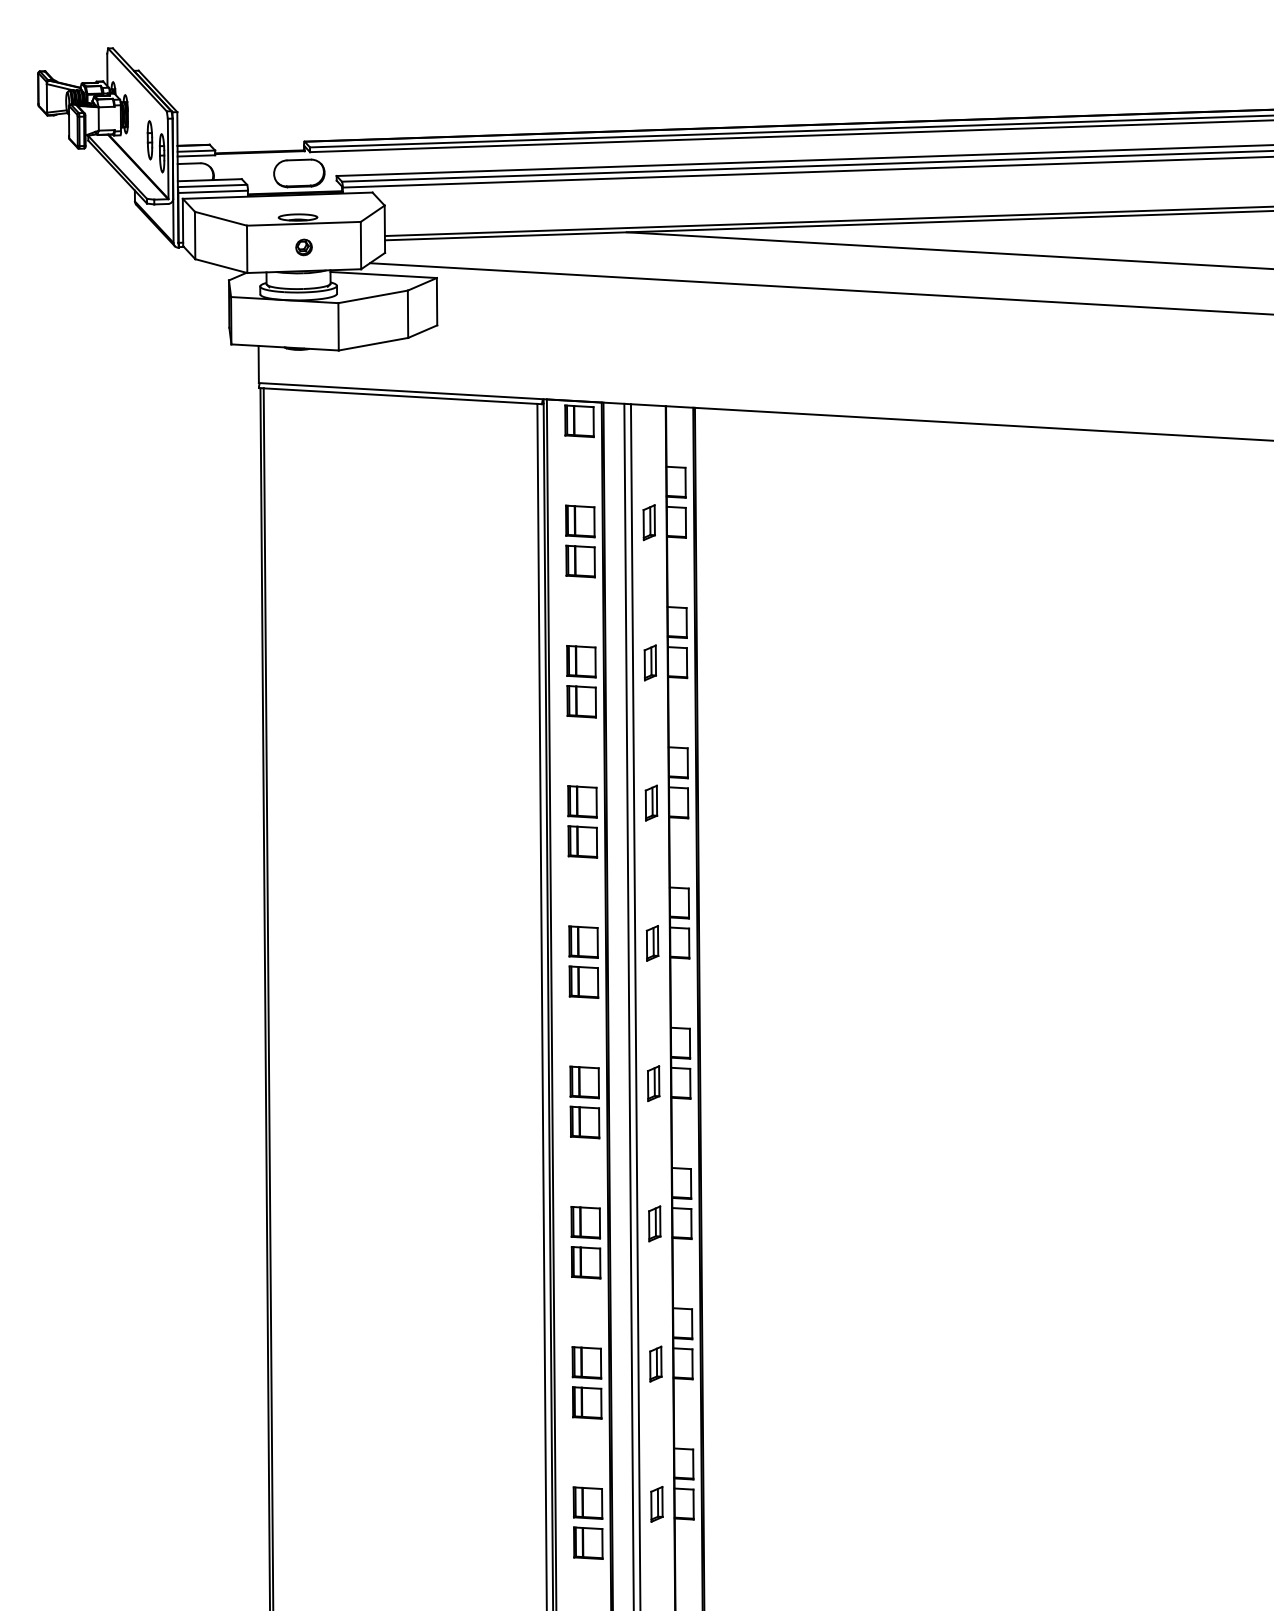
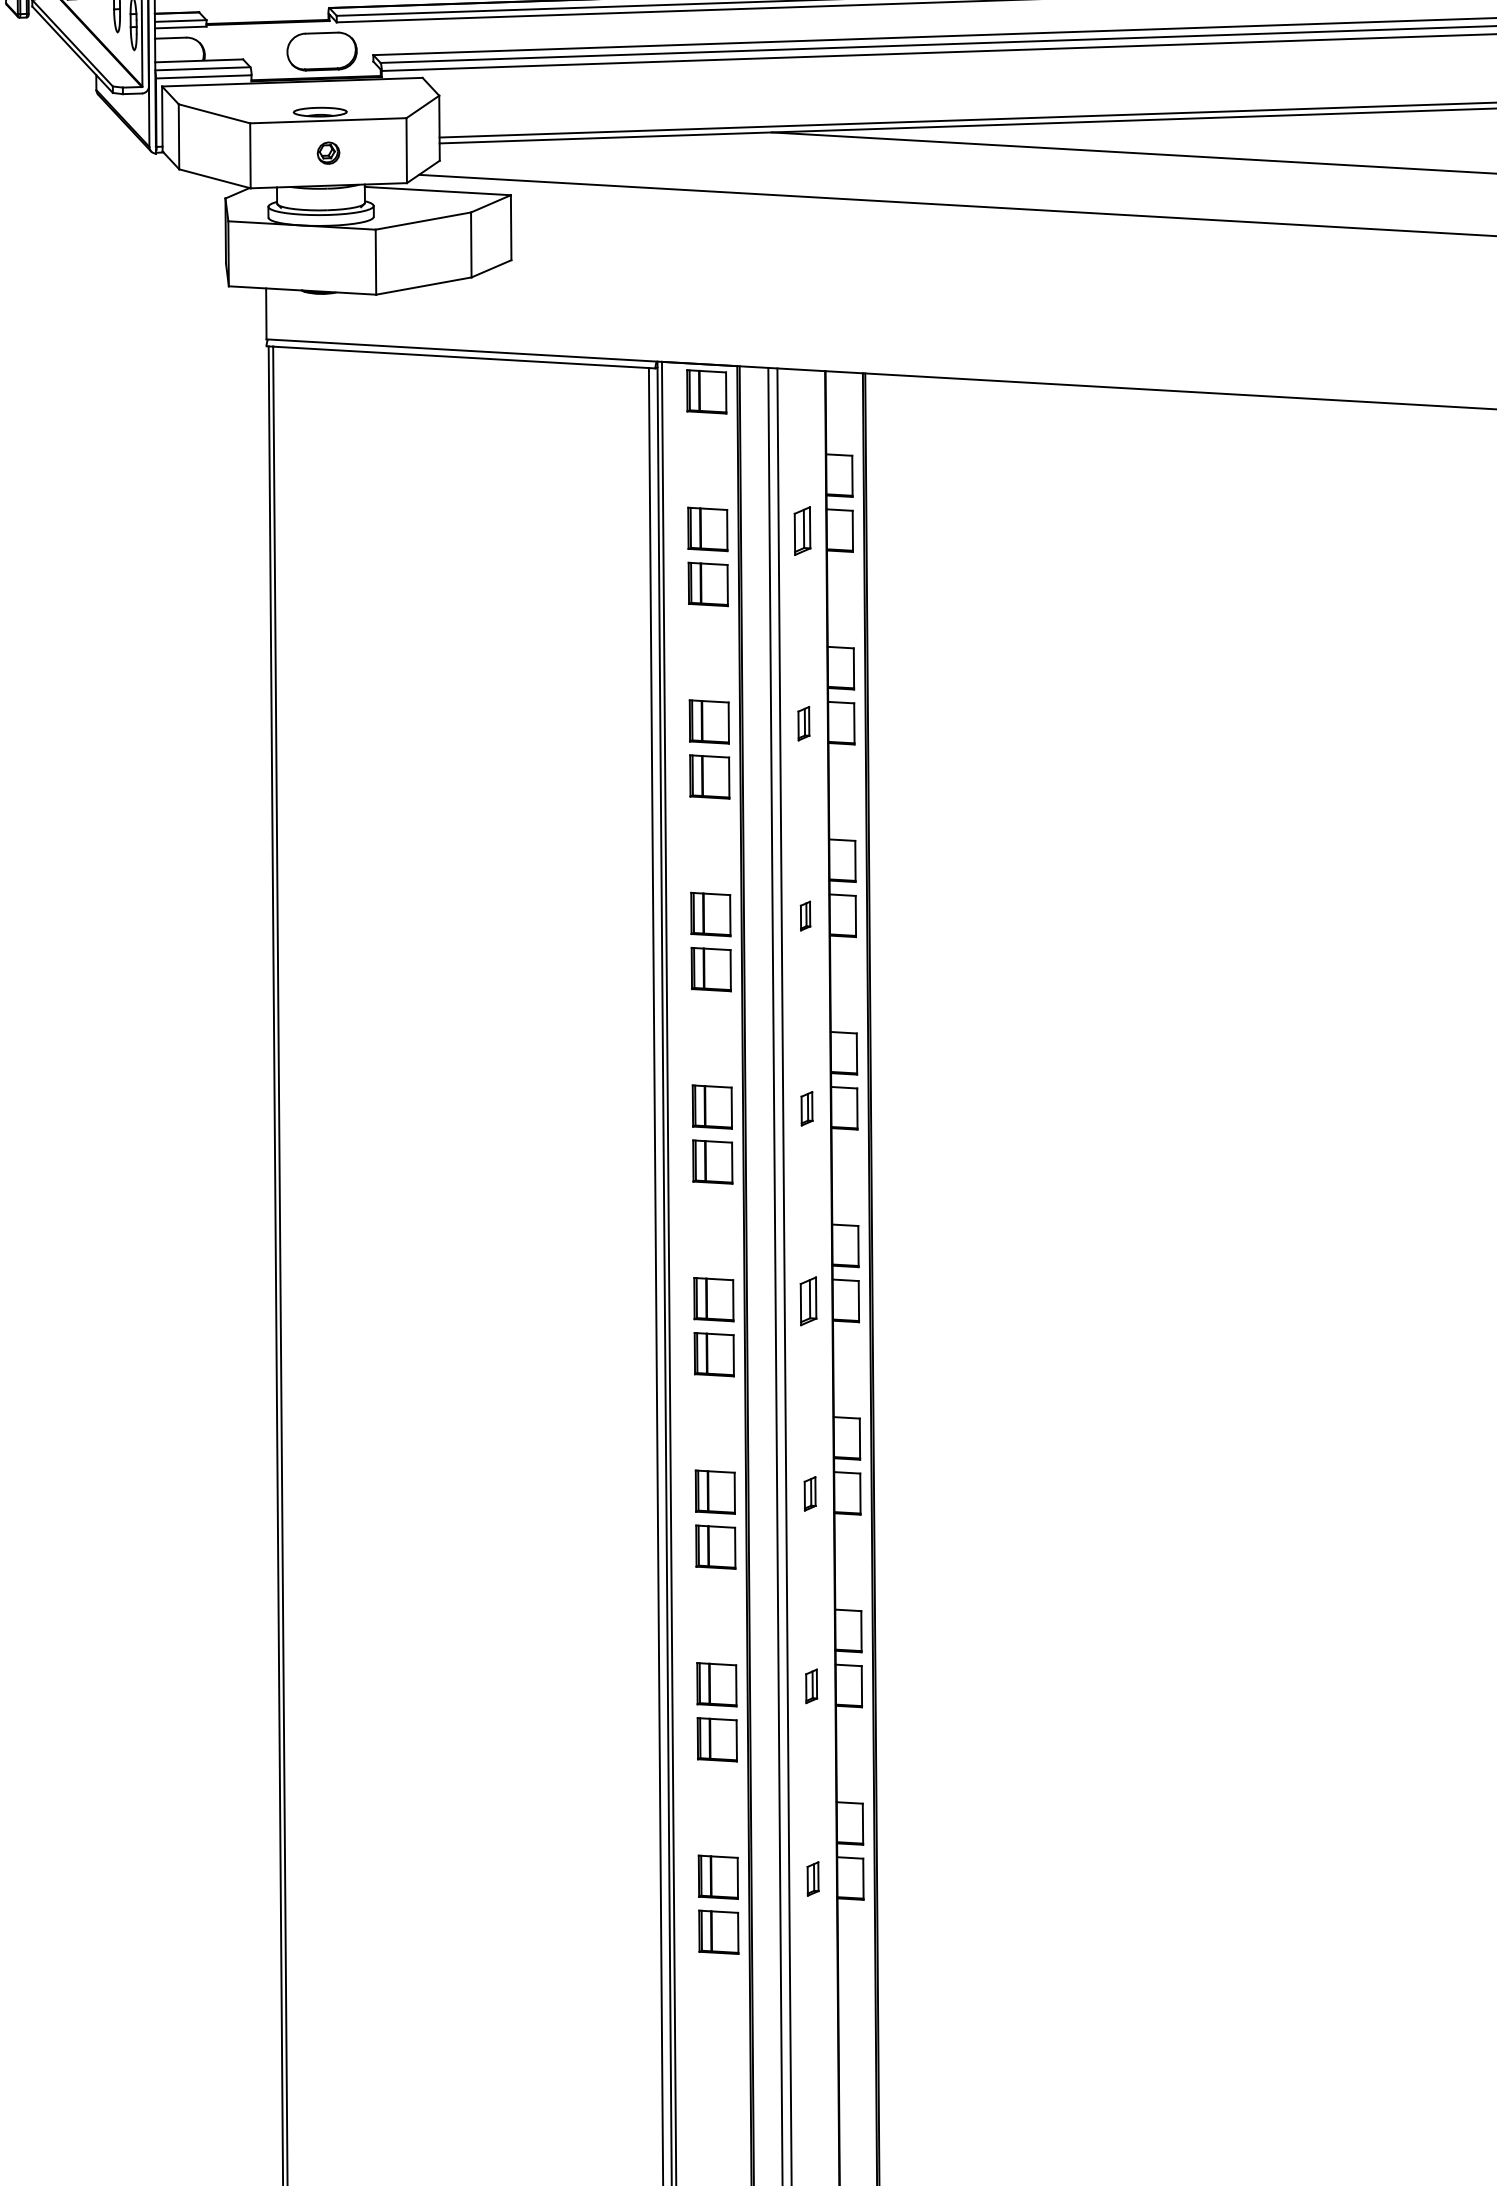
part: (649, 662) -> (802, 723), size x0.7
part: (651, 802) -> (805, 915), size x0.6
part: (652, 943) -> (806, 1108), size x0.7
part: (654, 1223) -> (809, 1493), size x0.7
part: (655, 1363) -> (811, 1685), size x0.7
part: (656, 1504) -> (812, 1879), size x0.7

